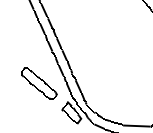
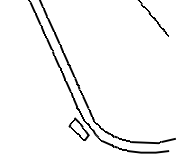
part: (38, 83) -> (45, 99), removed

